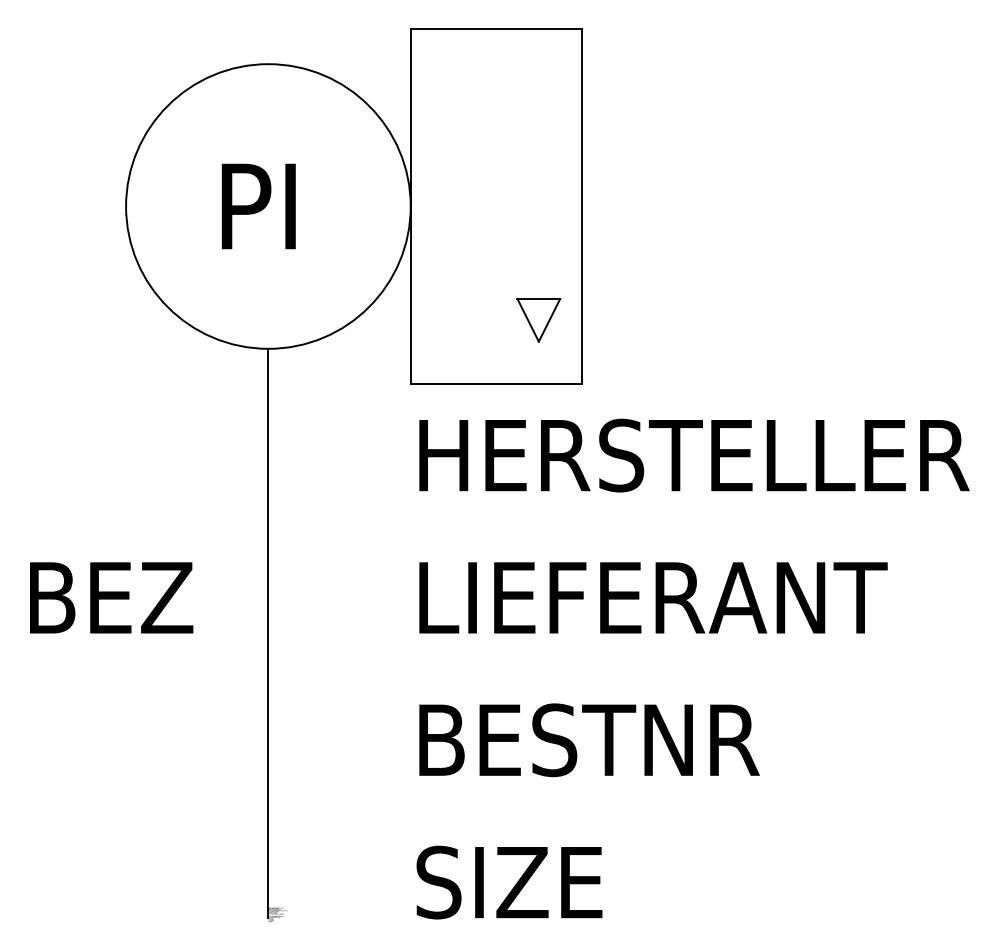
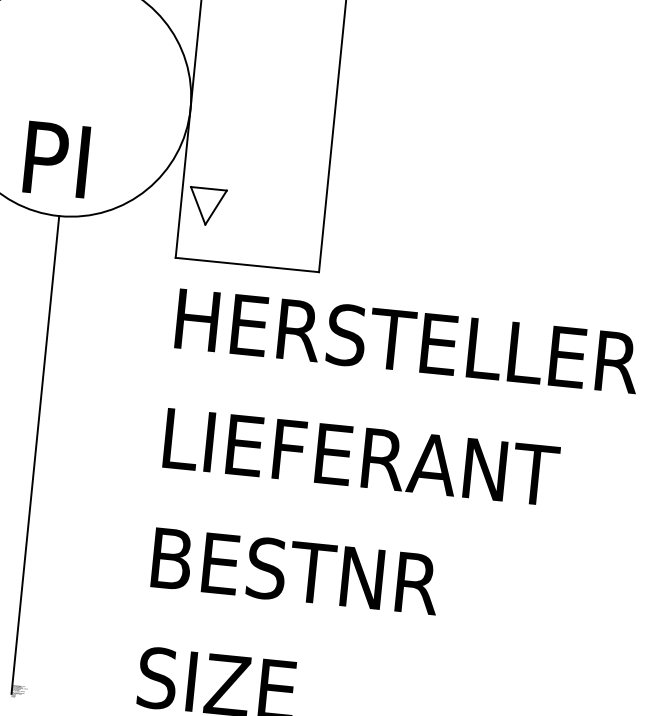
text: (258, 206) -> (56, 159), moved
part: (538, 320) -> (206, 206), moved

